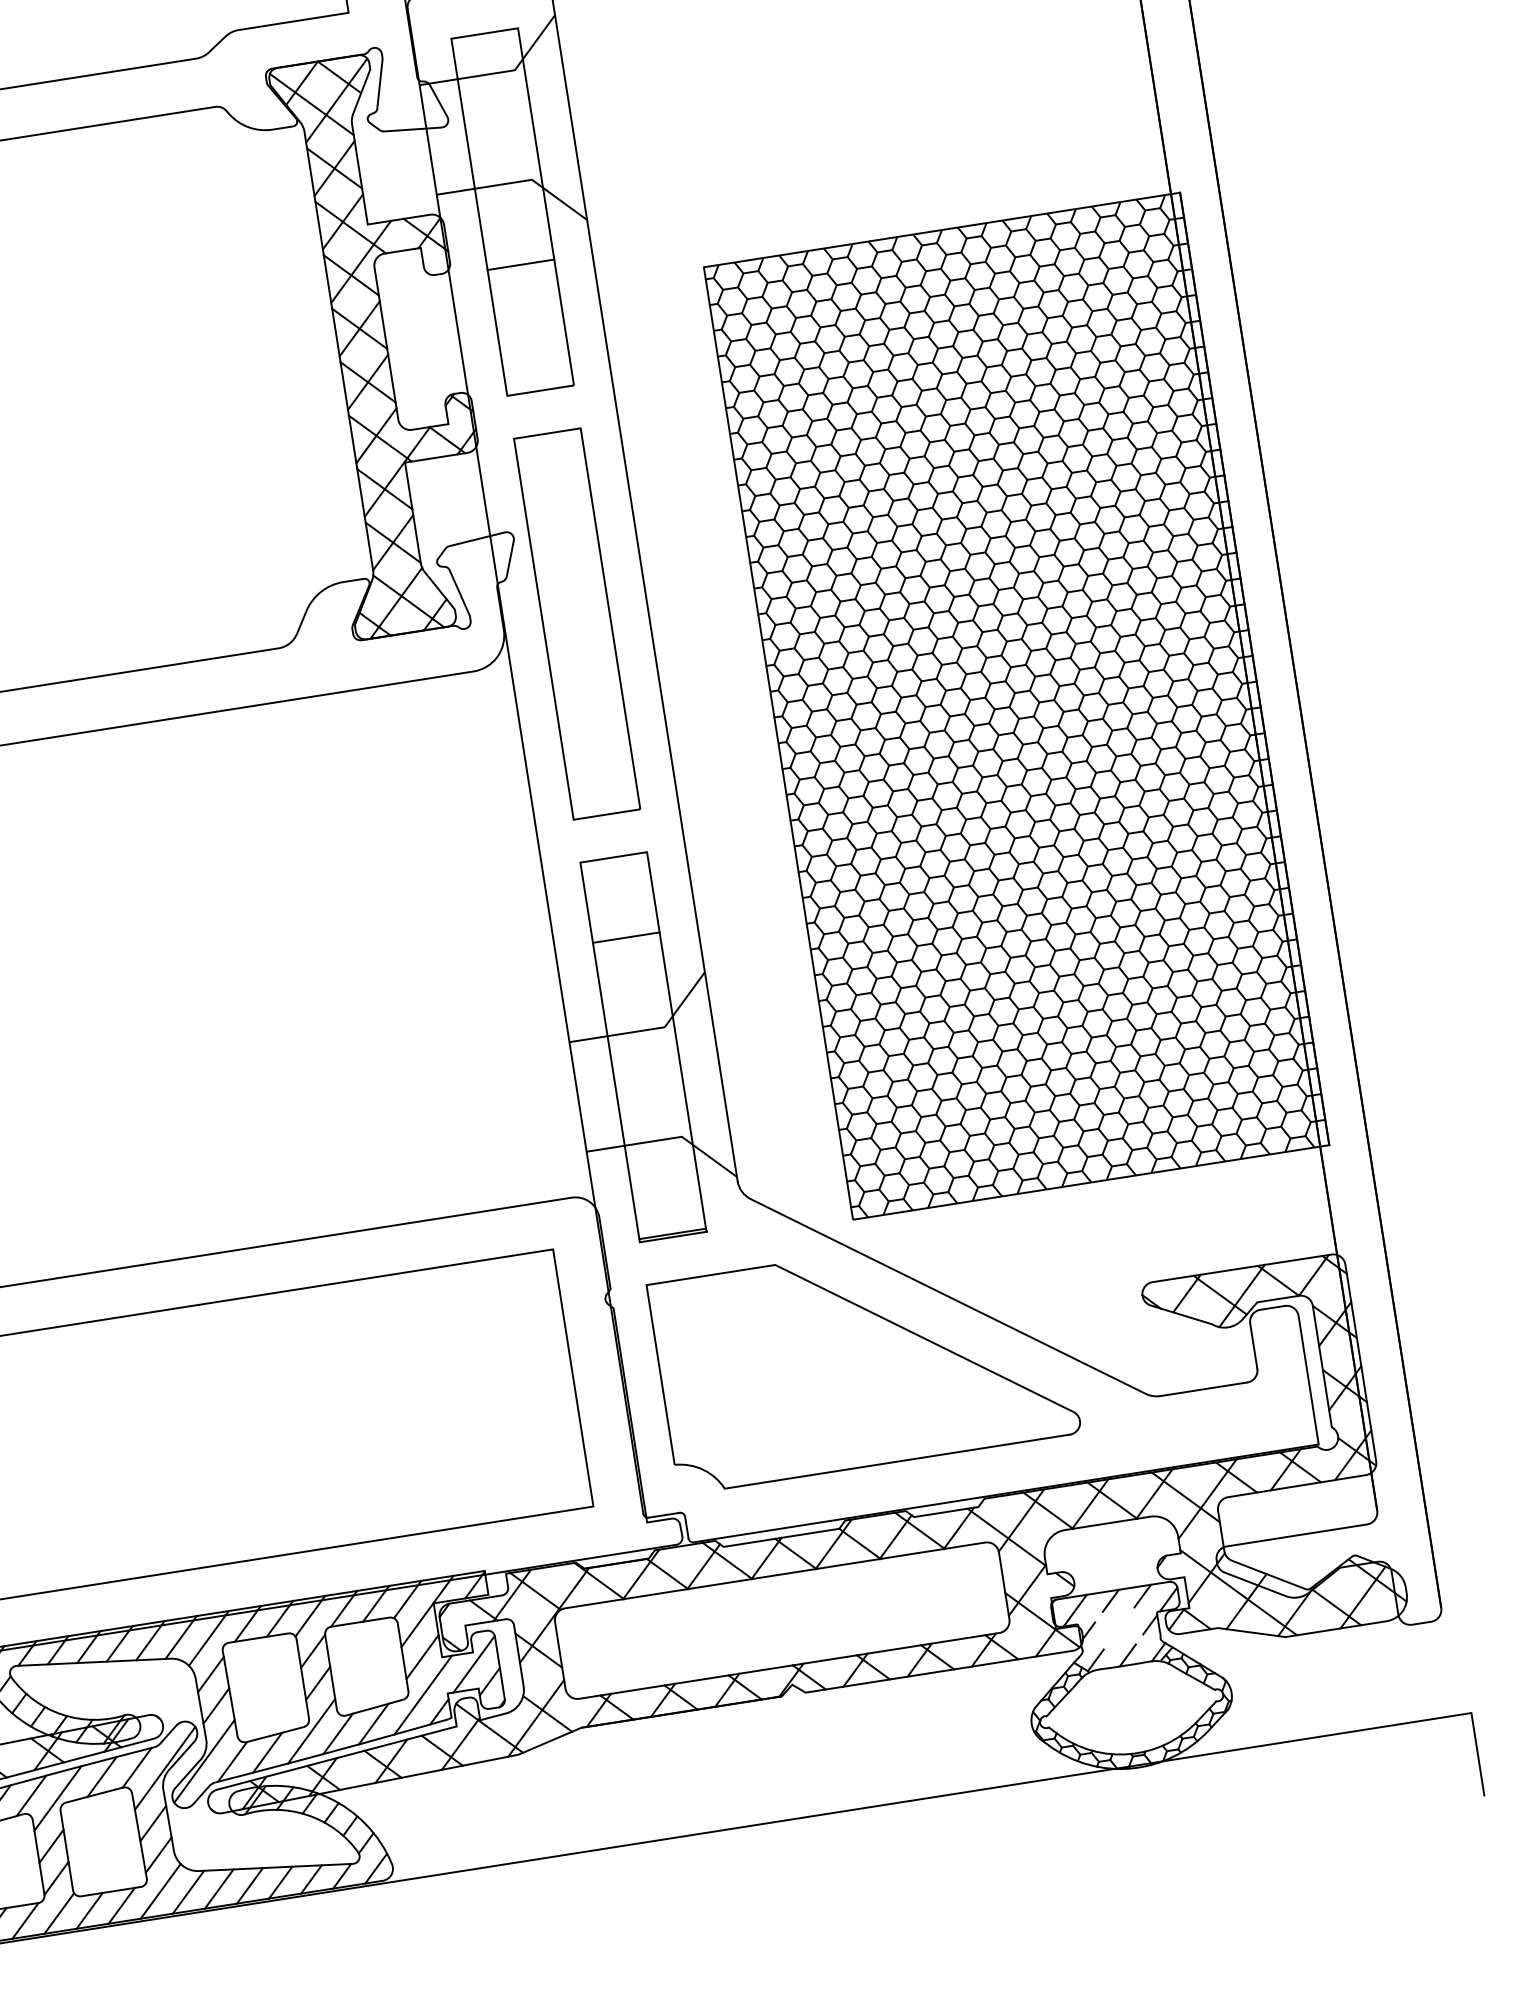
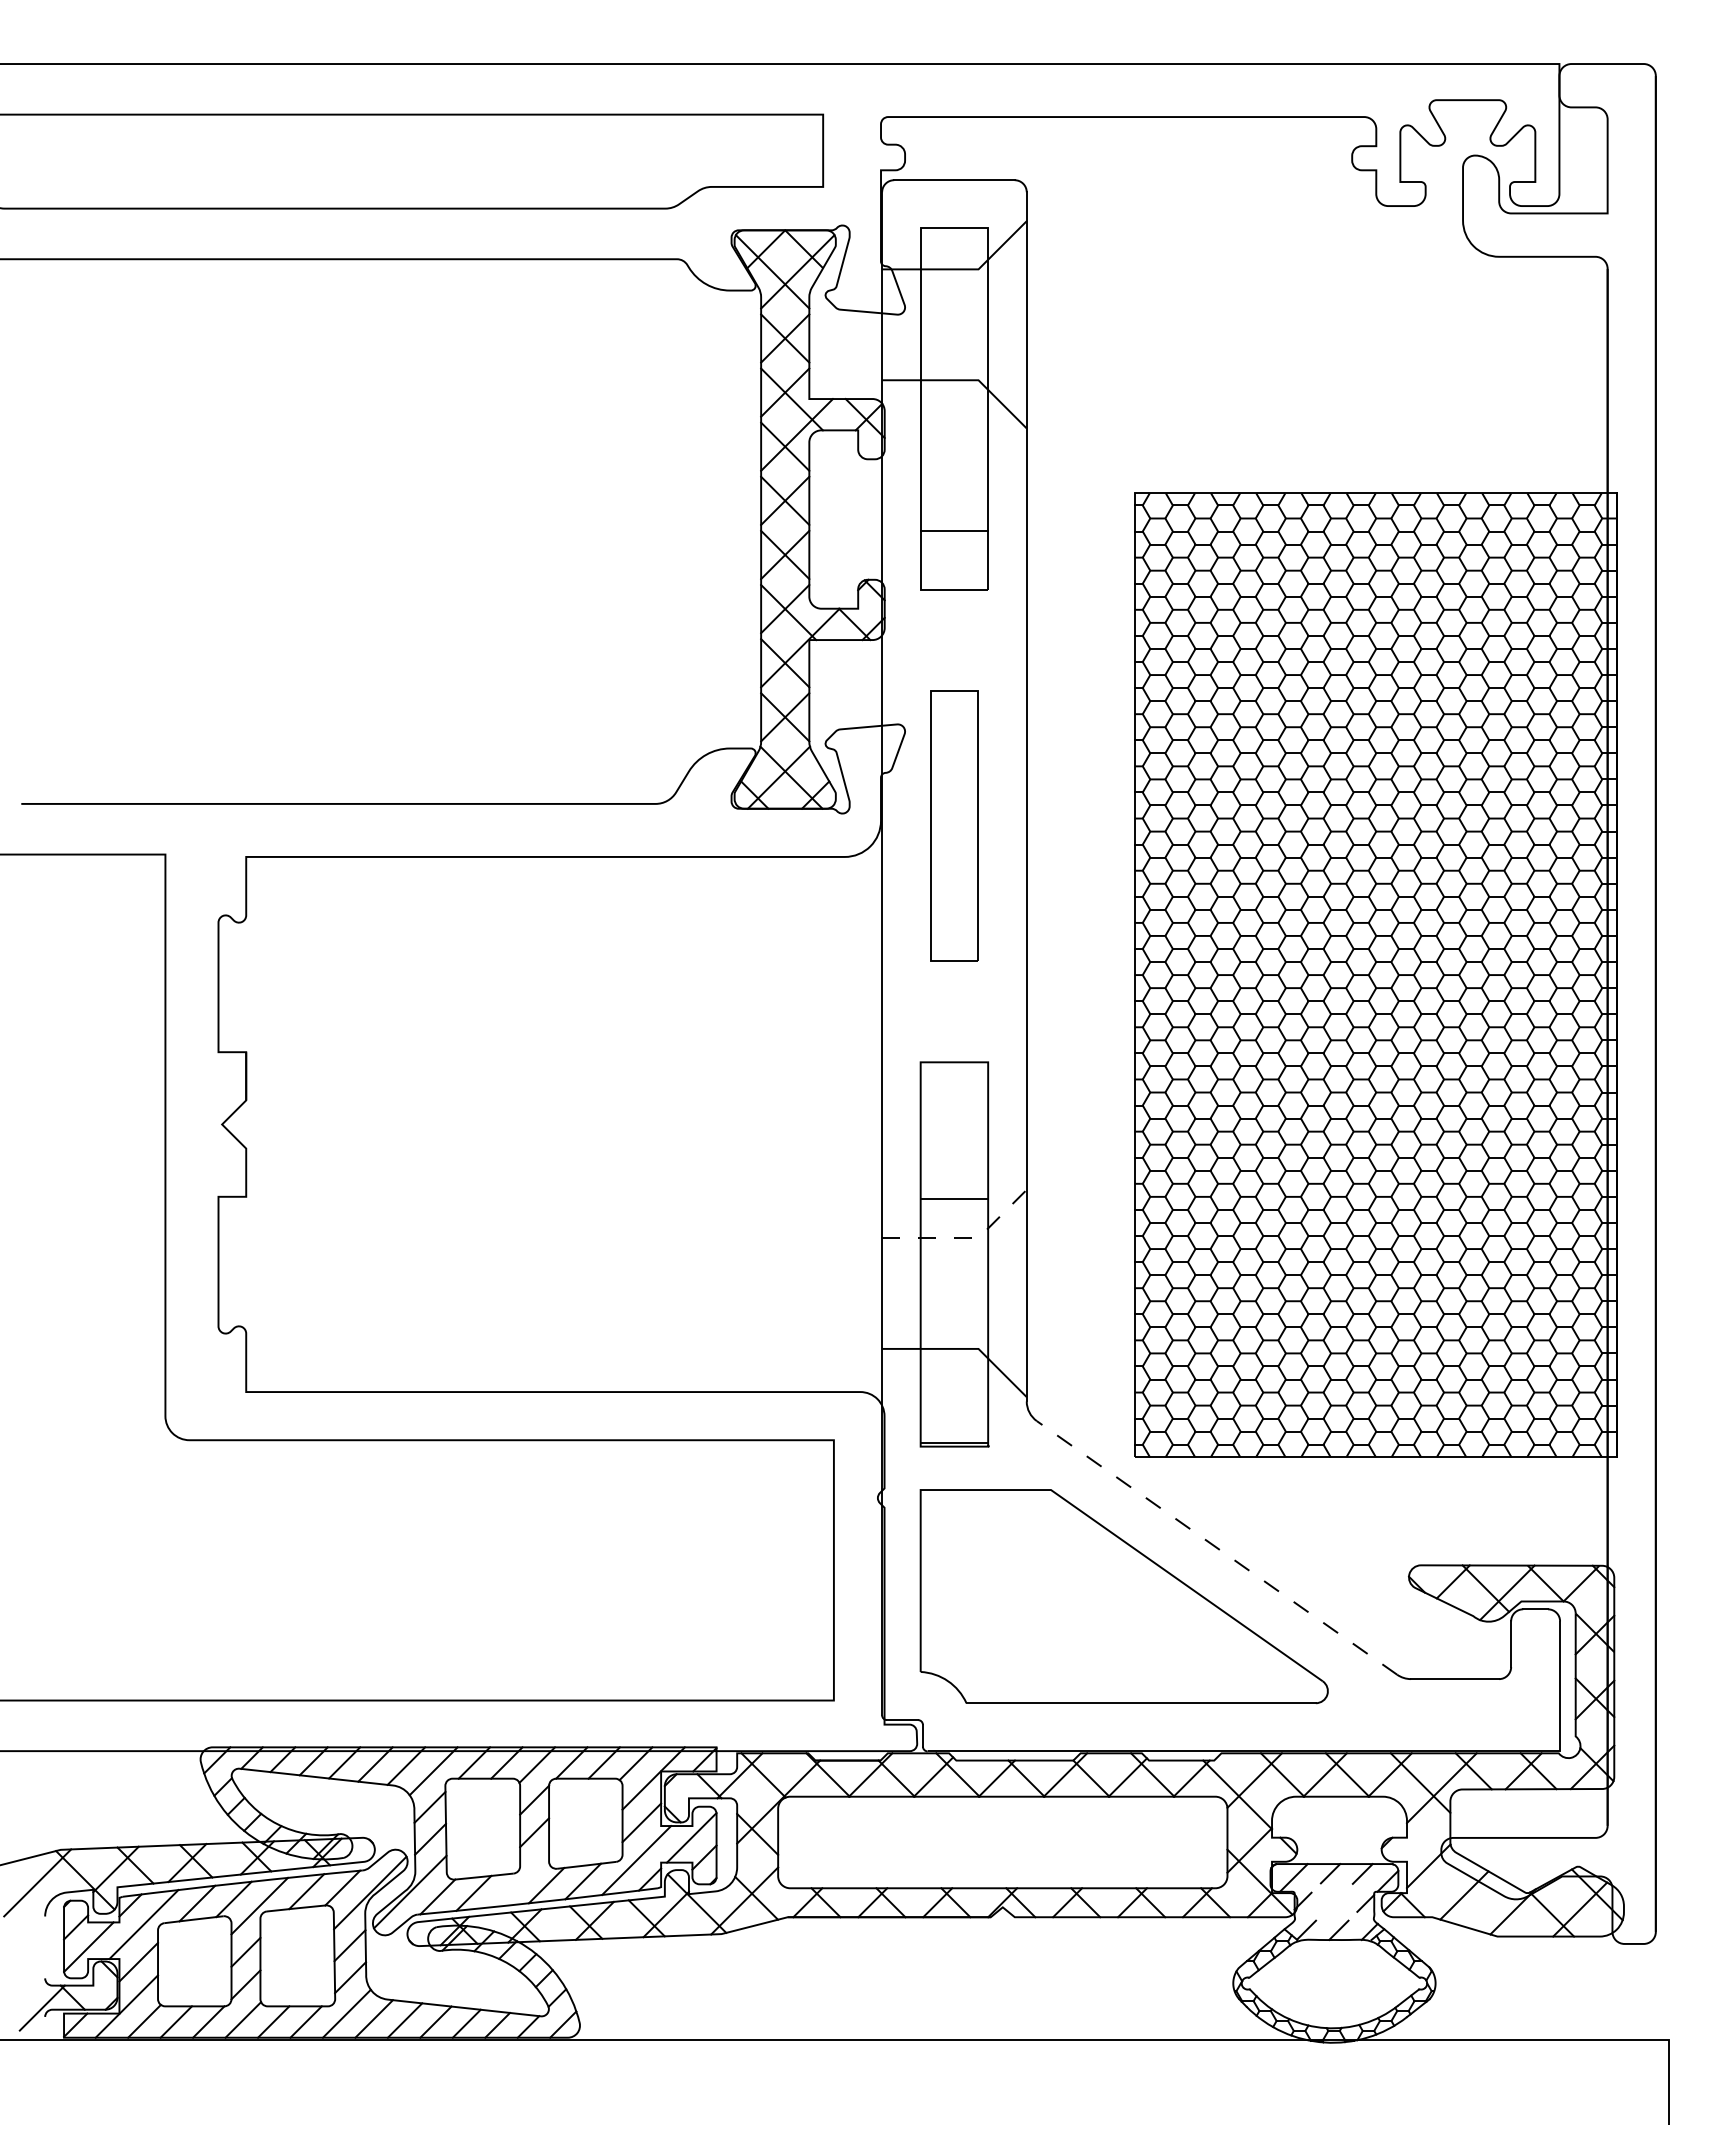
line: (521, 264) -> (954, 530), moved
part: (577, 623) -> (954, 825), size x0.7
line: (626, 937) -> (954, 1198), moved
line: (651, 1029) -> (965, 1238), solid -> dashed
line: (947, 1296) -> (1216, 1547), solid -> dashed
line: (1238, 1592) -> (1457, 1885), removed
line: (311, 1730) -> (520, 1878), removed

